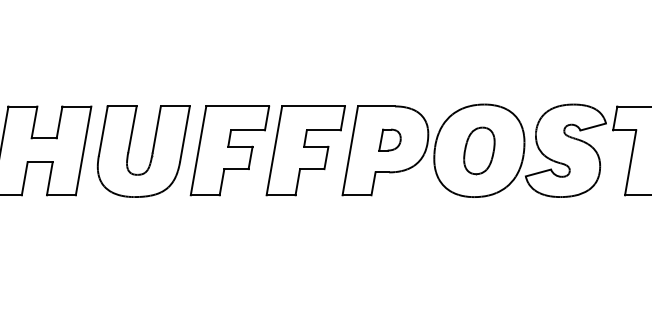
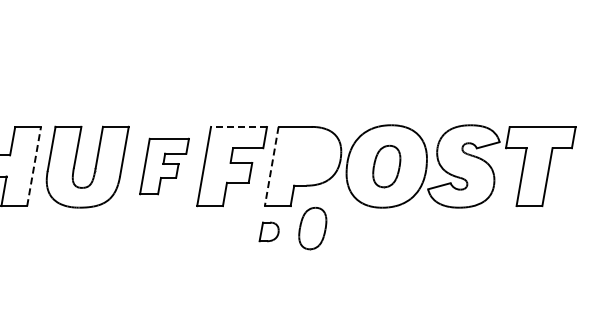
line: (312, 105) -> (238, 126), solid -> dashed
part: (389, 139) -> (268, 231), moved
line: (84, 150) -> (34, 166), solid -> dashed
part: (229, 150) -> (164, 166), size x0.7
line: (350, 151) -> (271, 167), solid -> dashed
part: (396, 220) -> (312, 228), added

